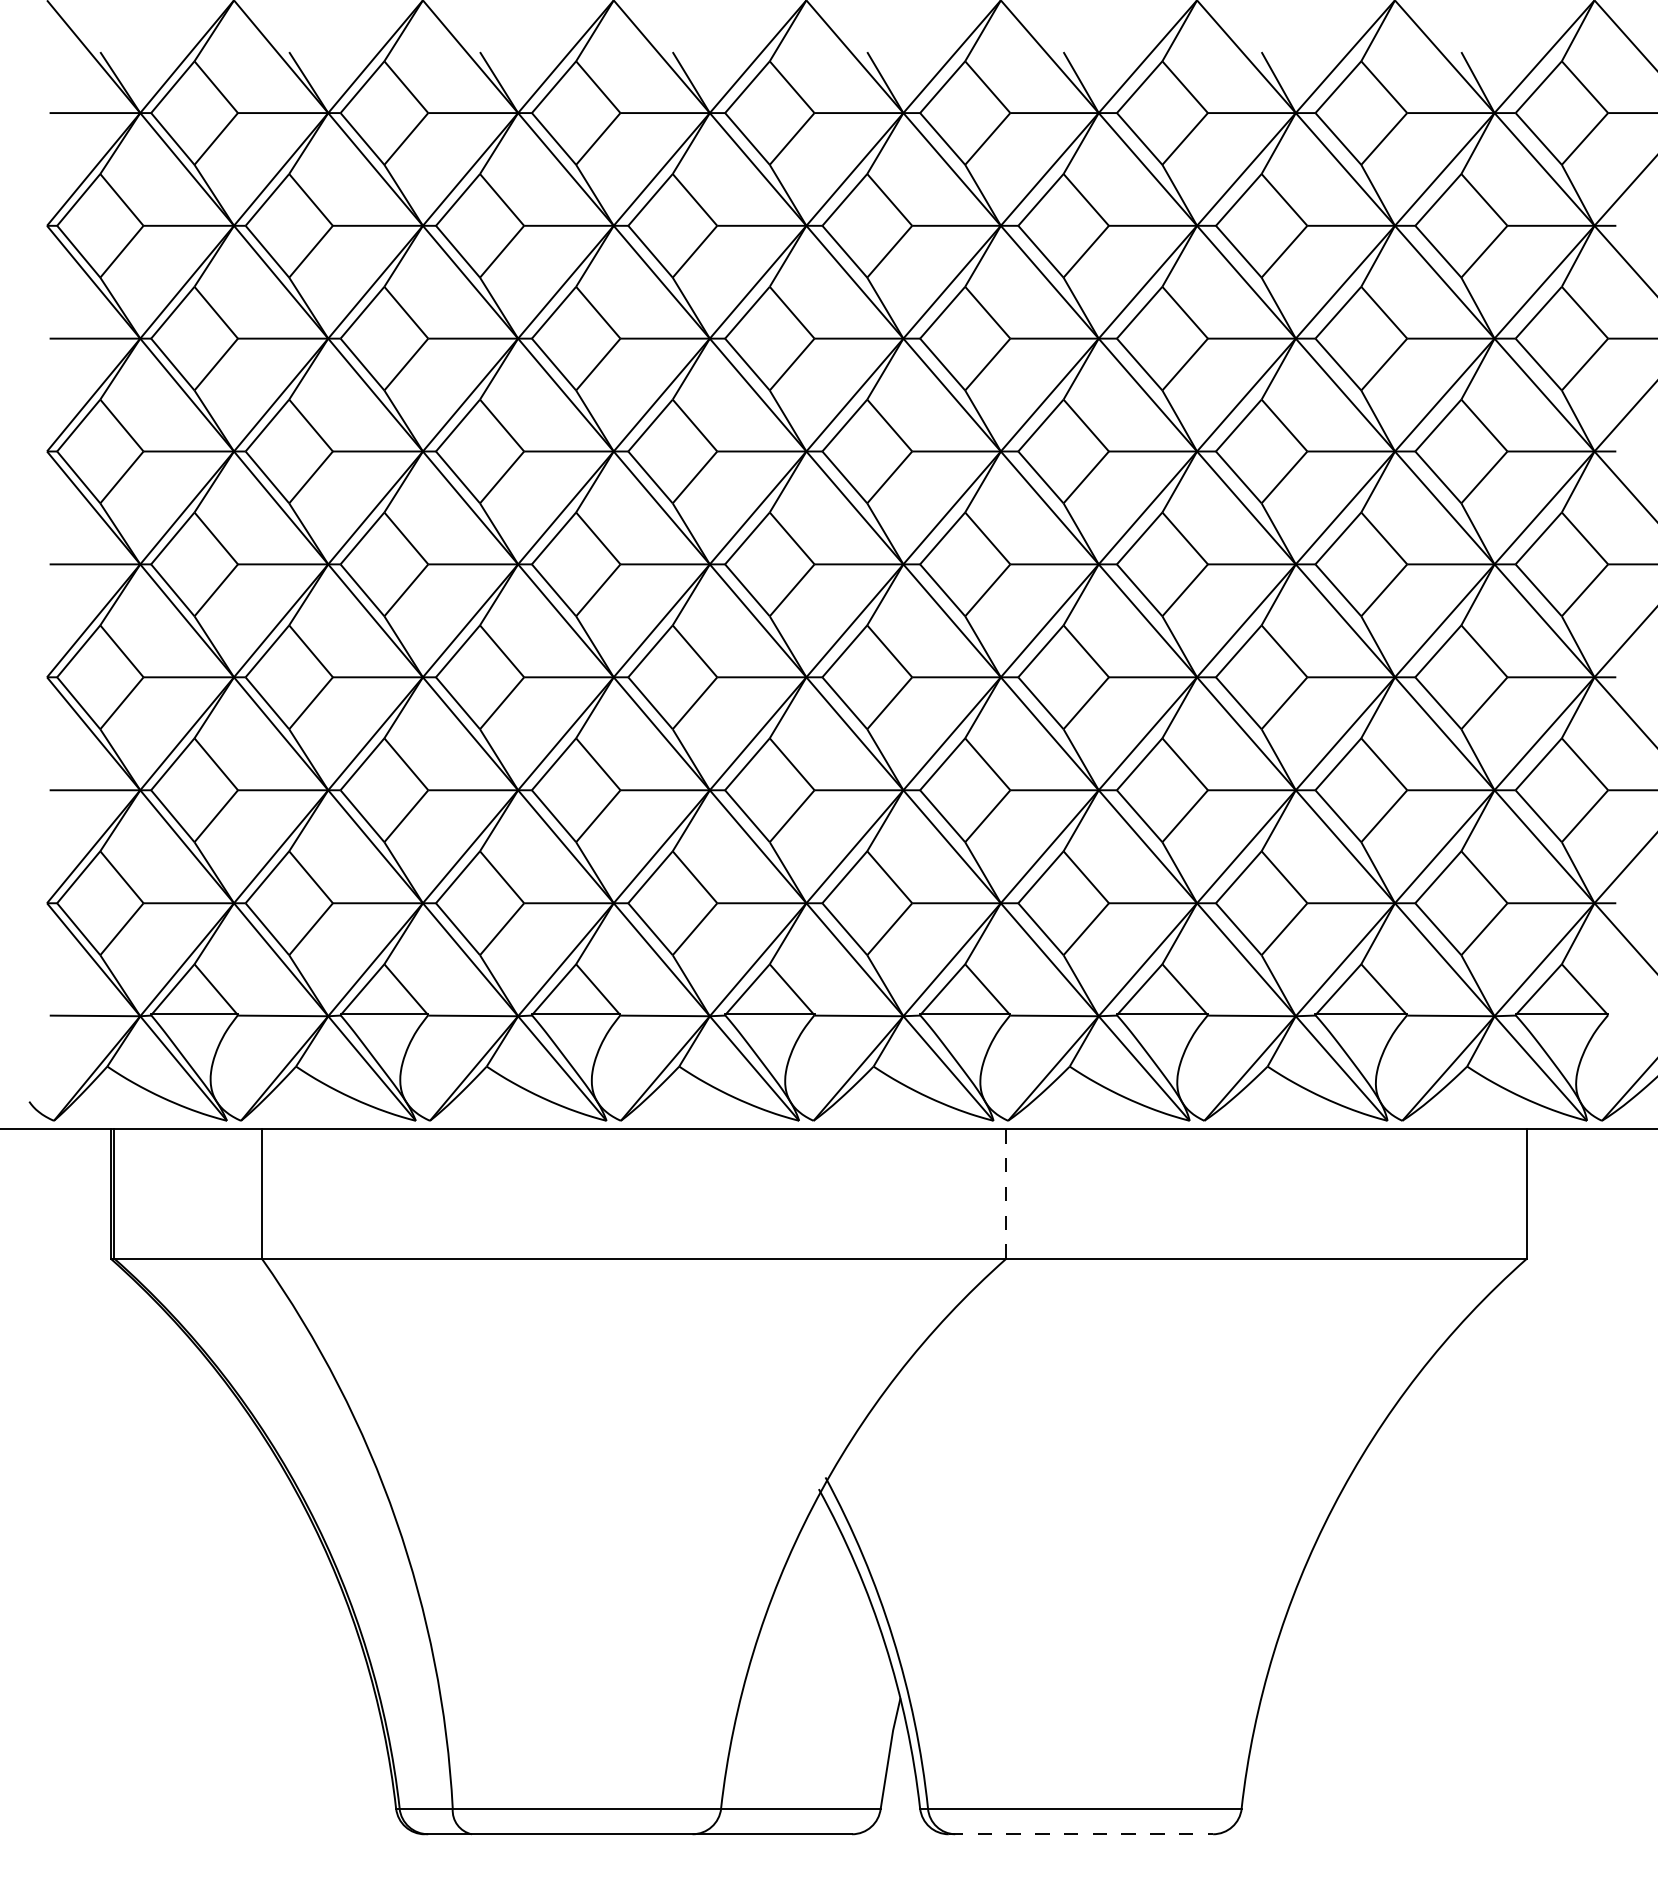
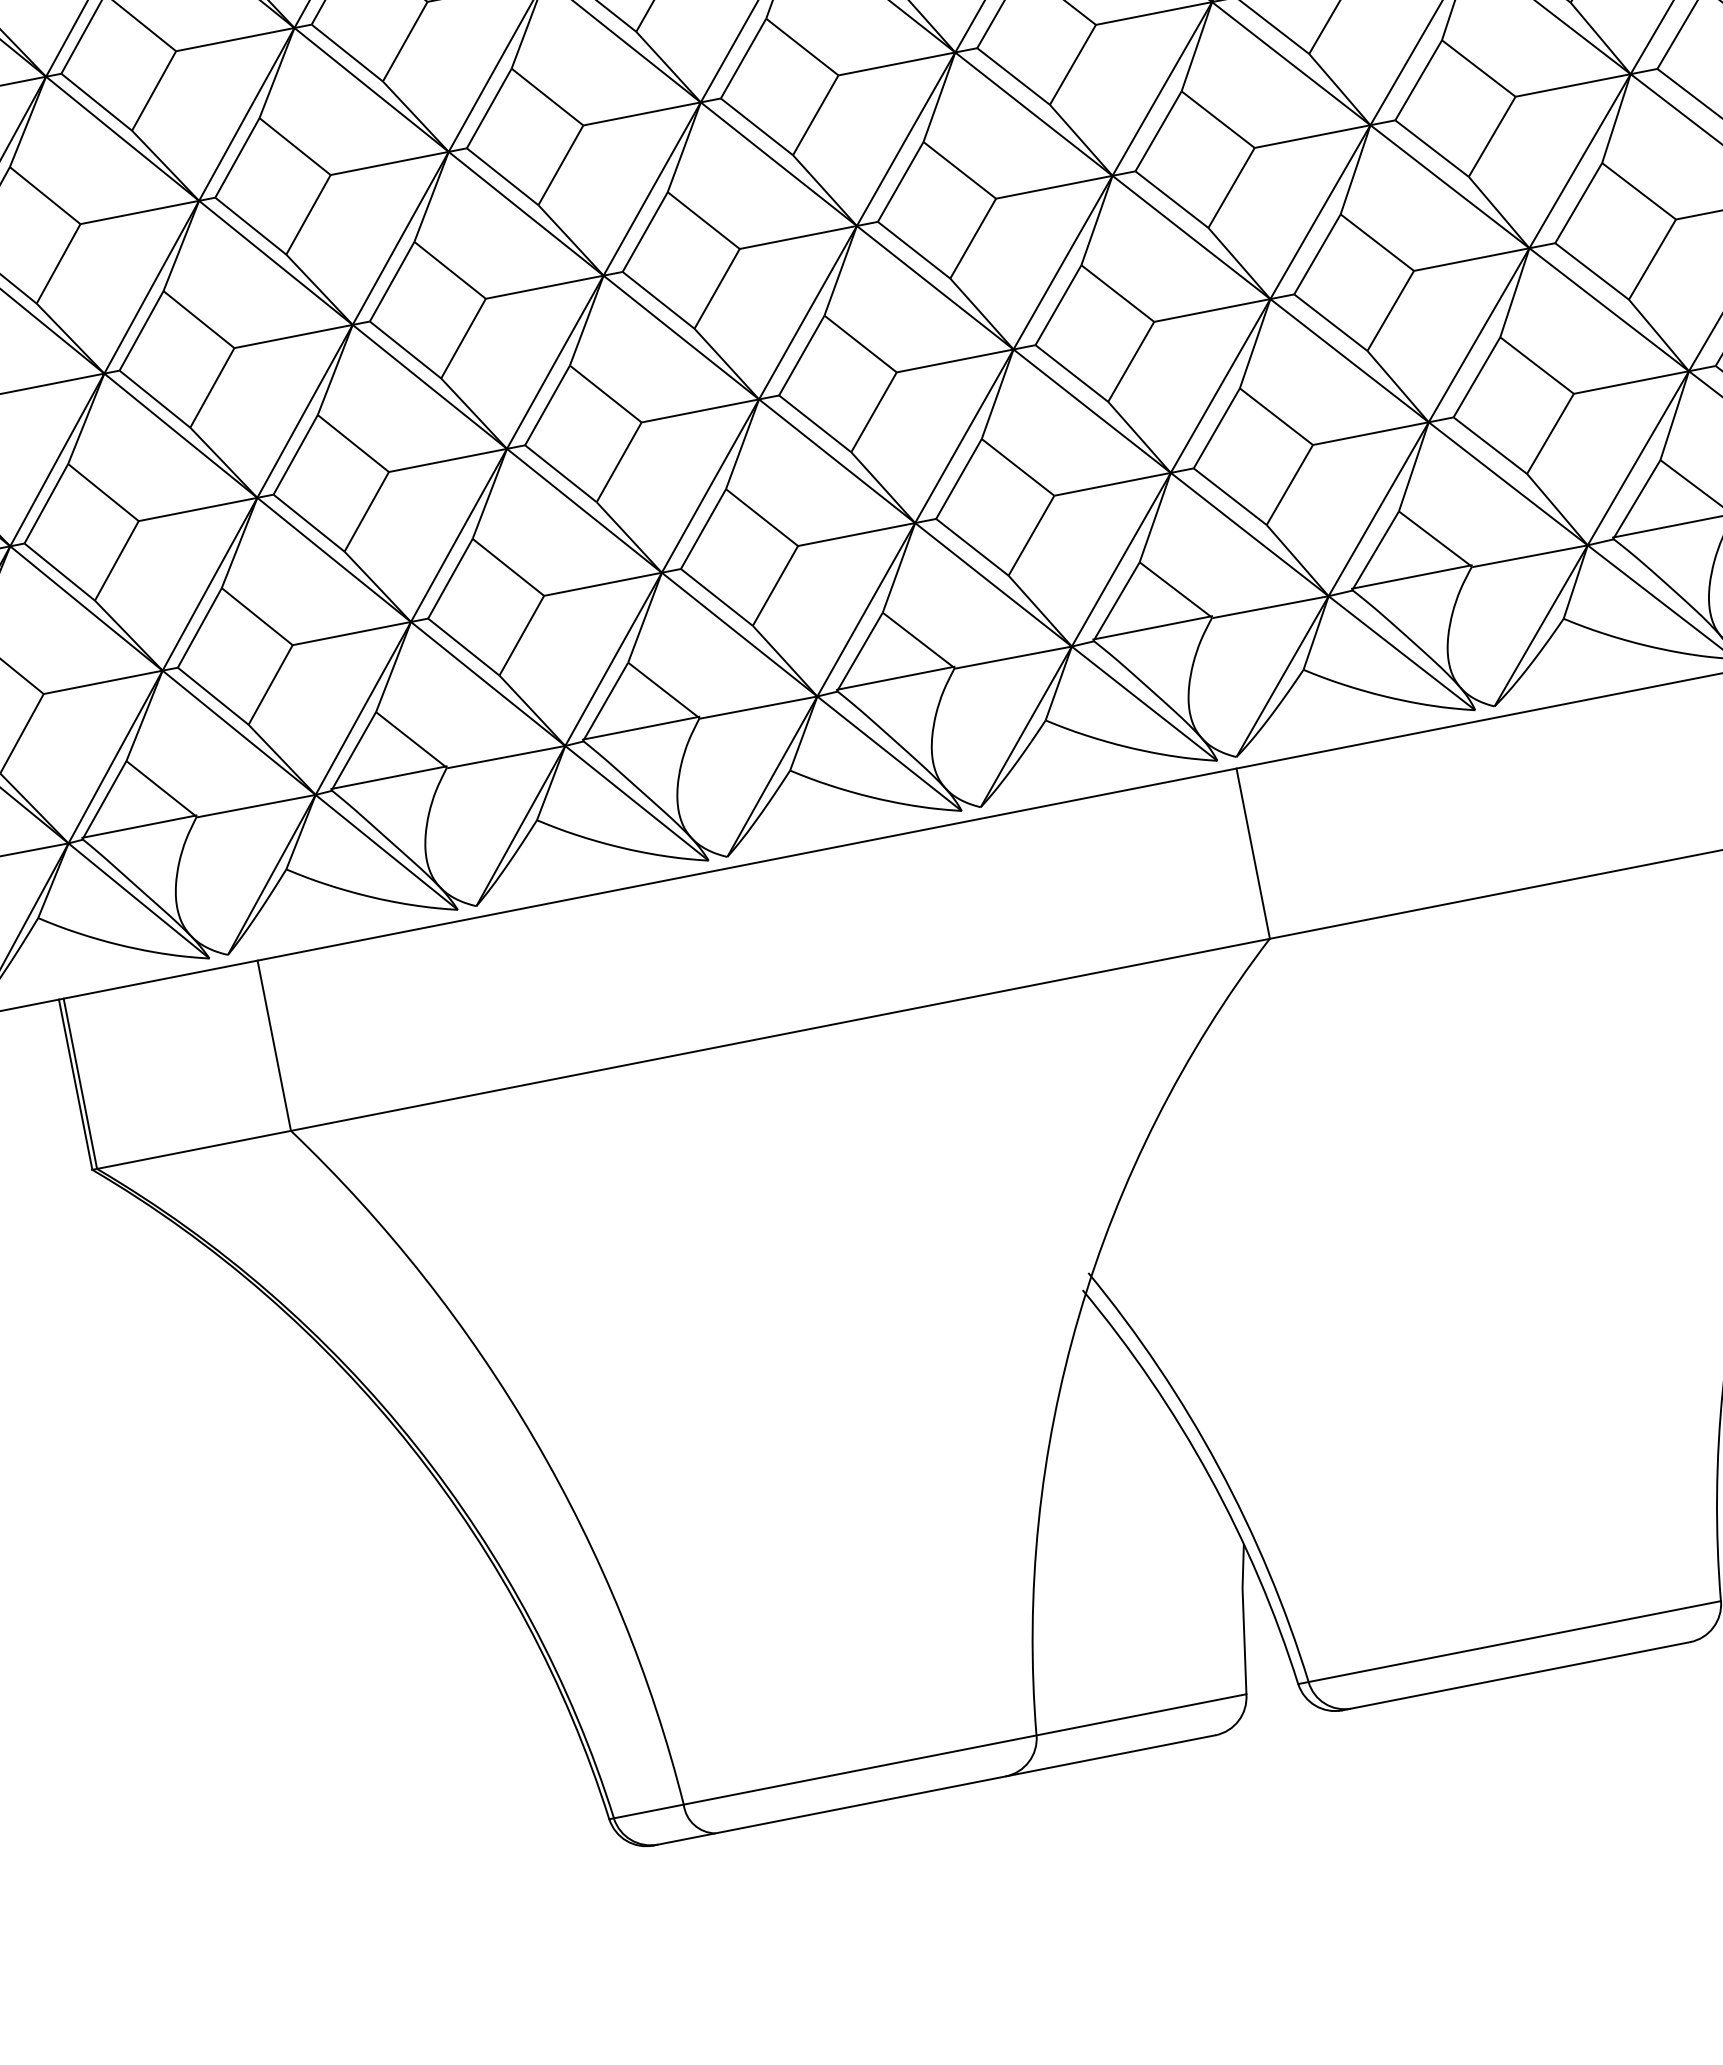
line: (1006, 1194) -> (1253, 854), dashed -> solid
line: (1081, 1834) -> (1517, 1676), dashed -> solid

